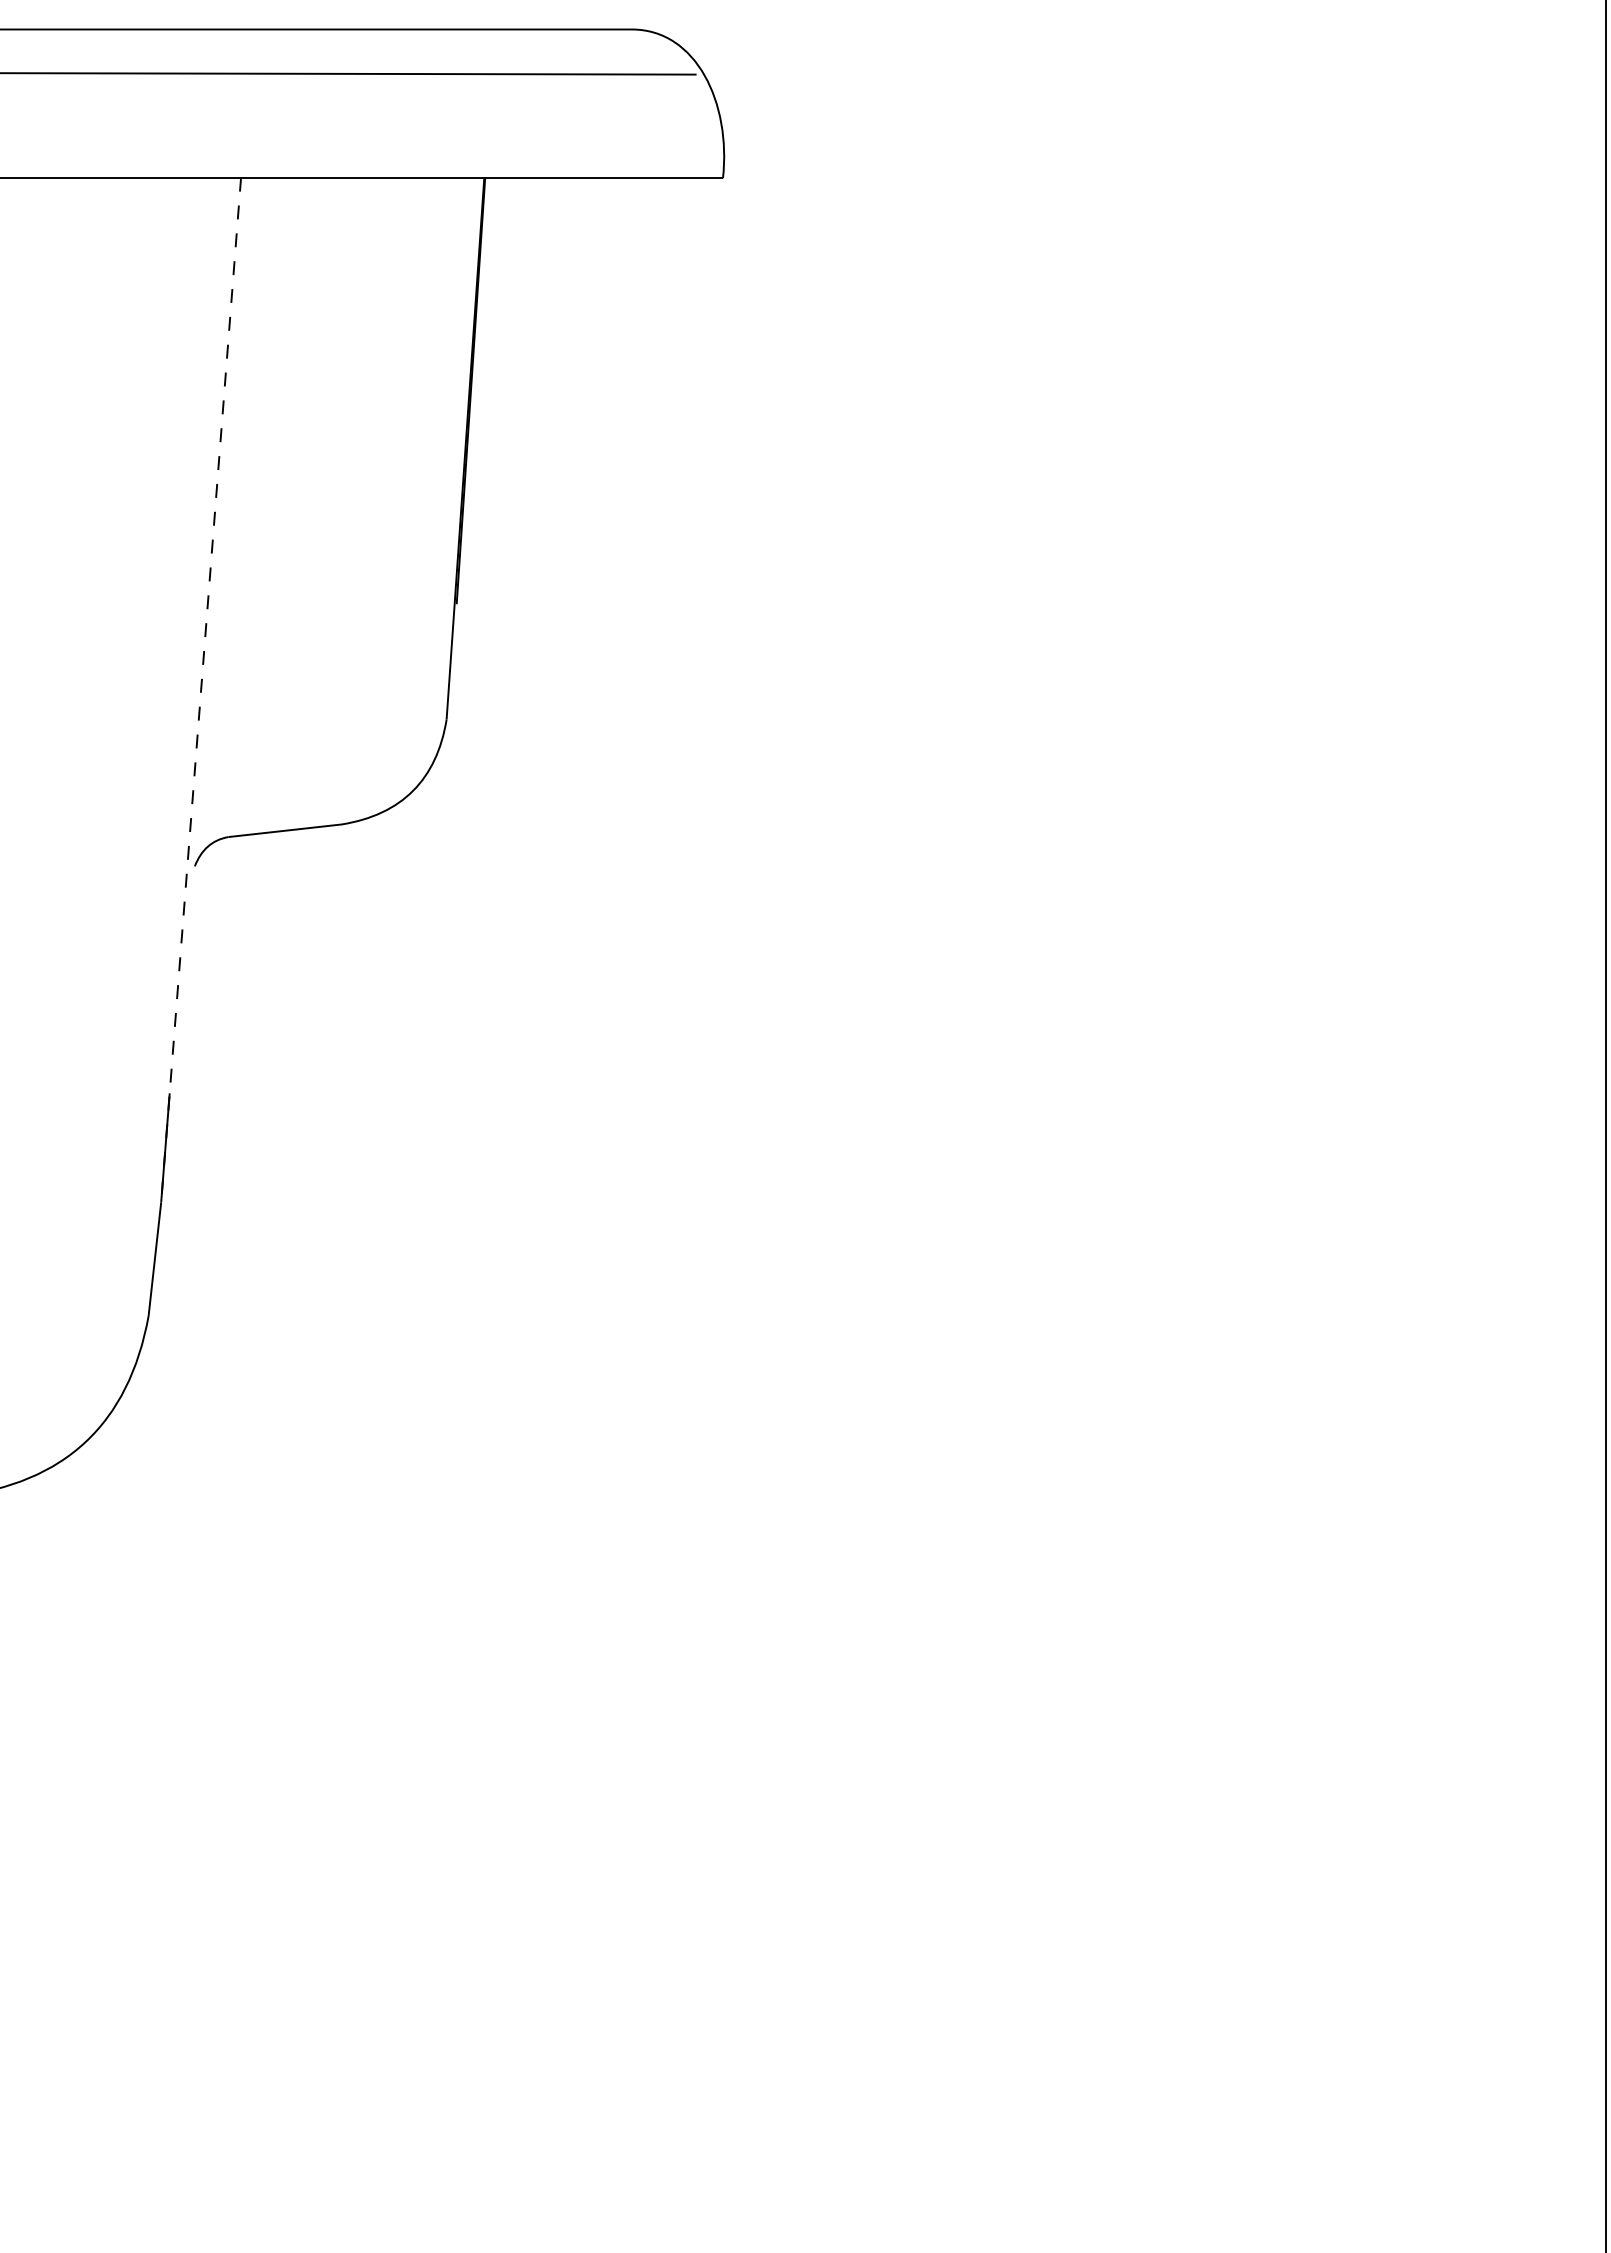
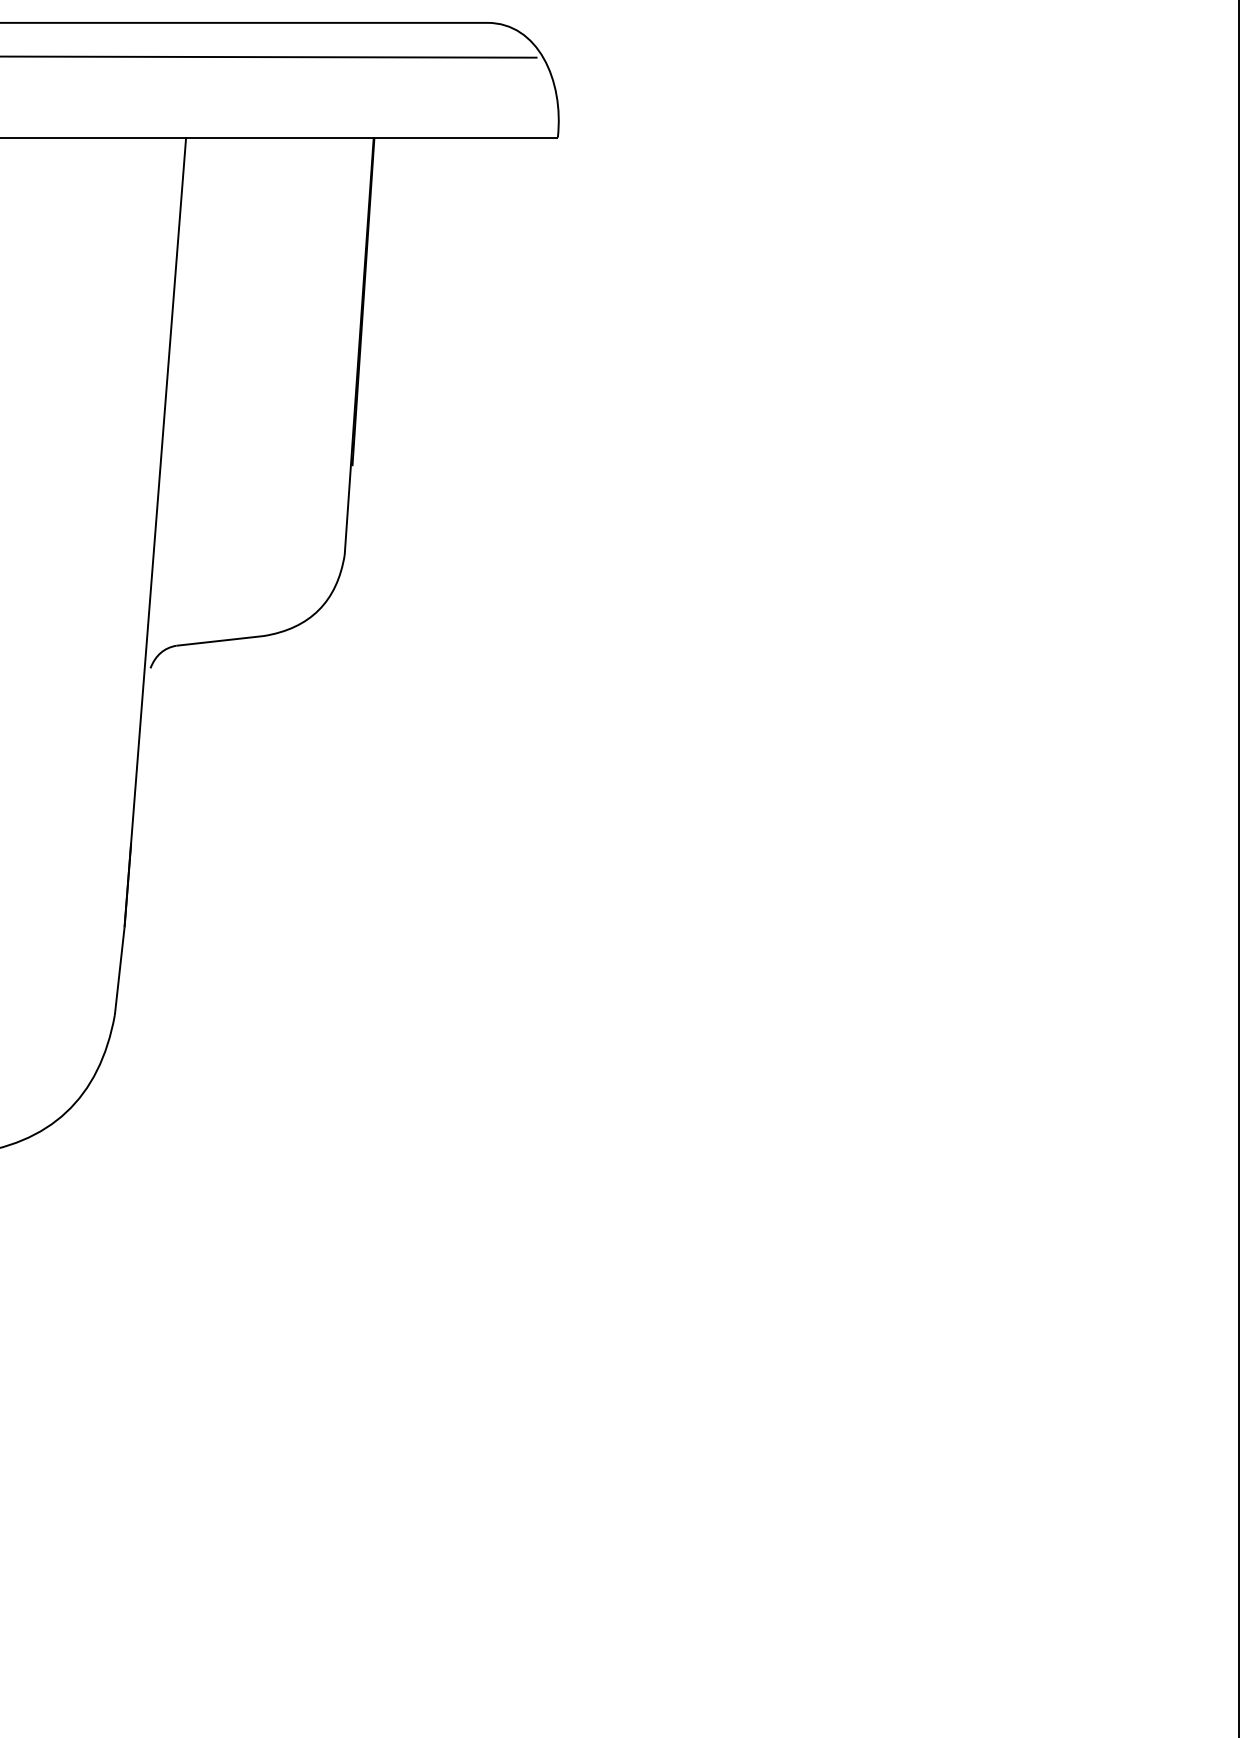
line: (201, 690) -> (155, 532), dashed -> solid

